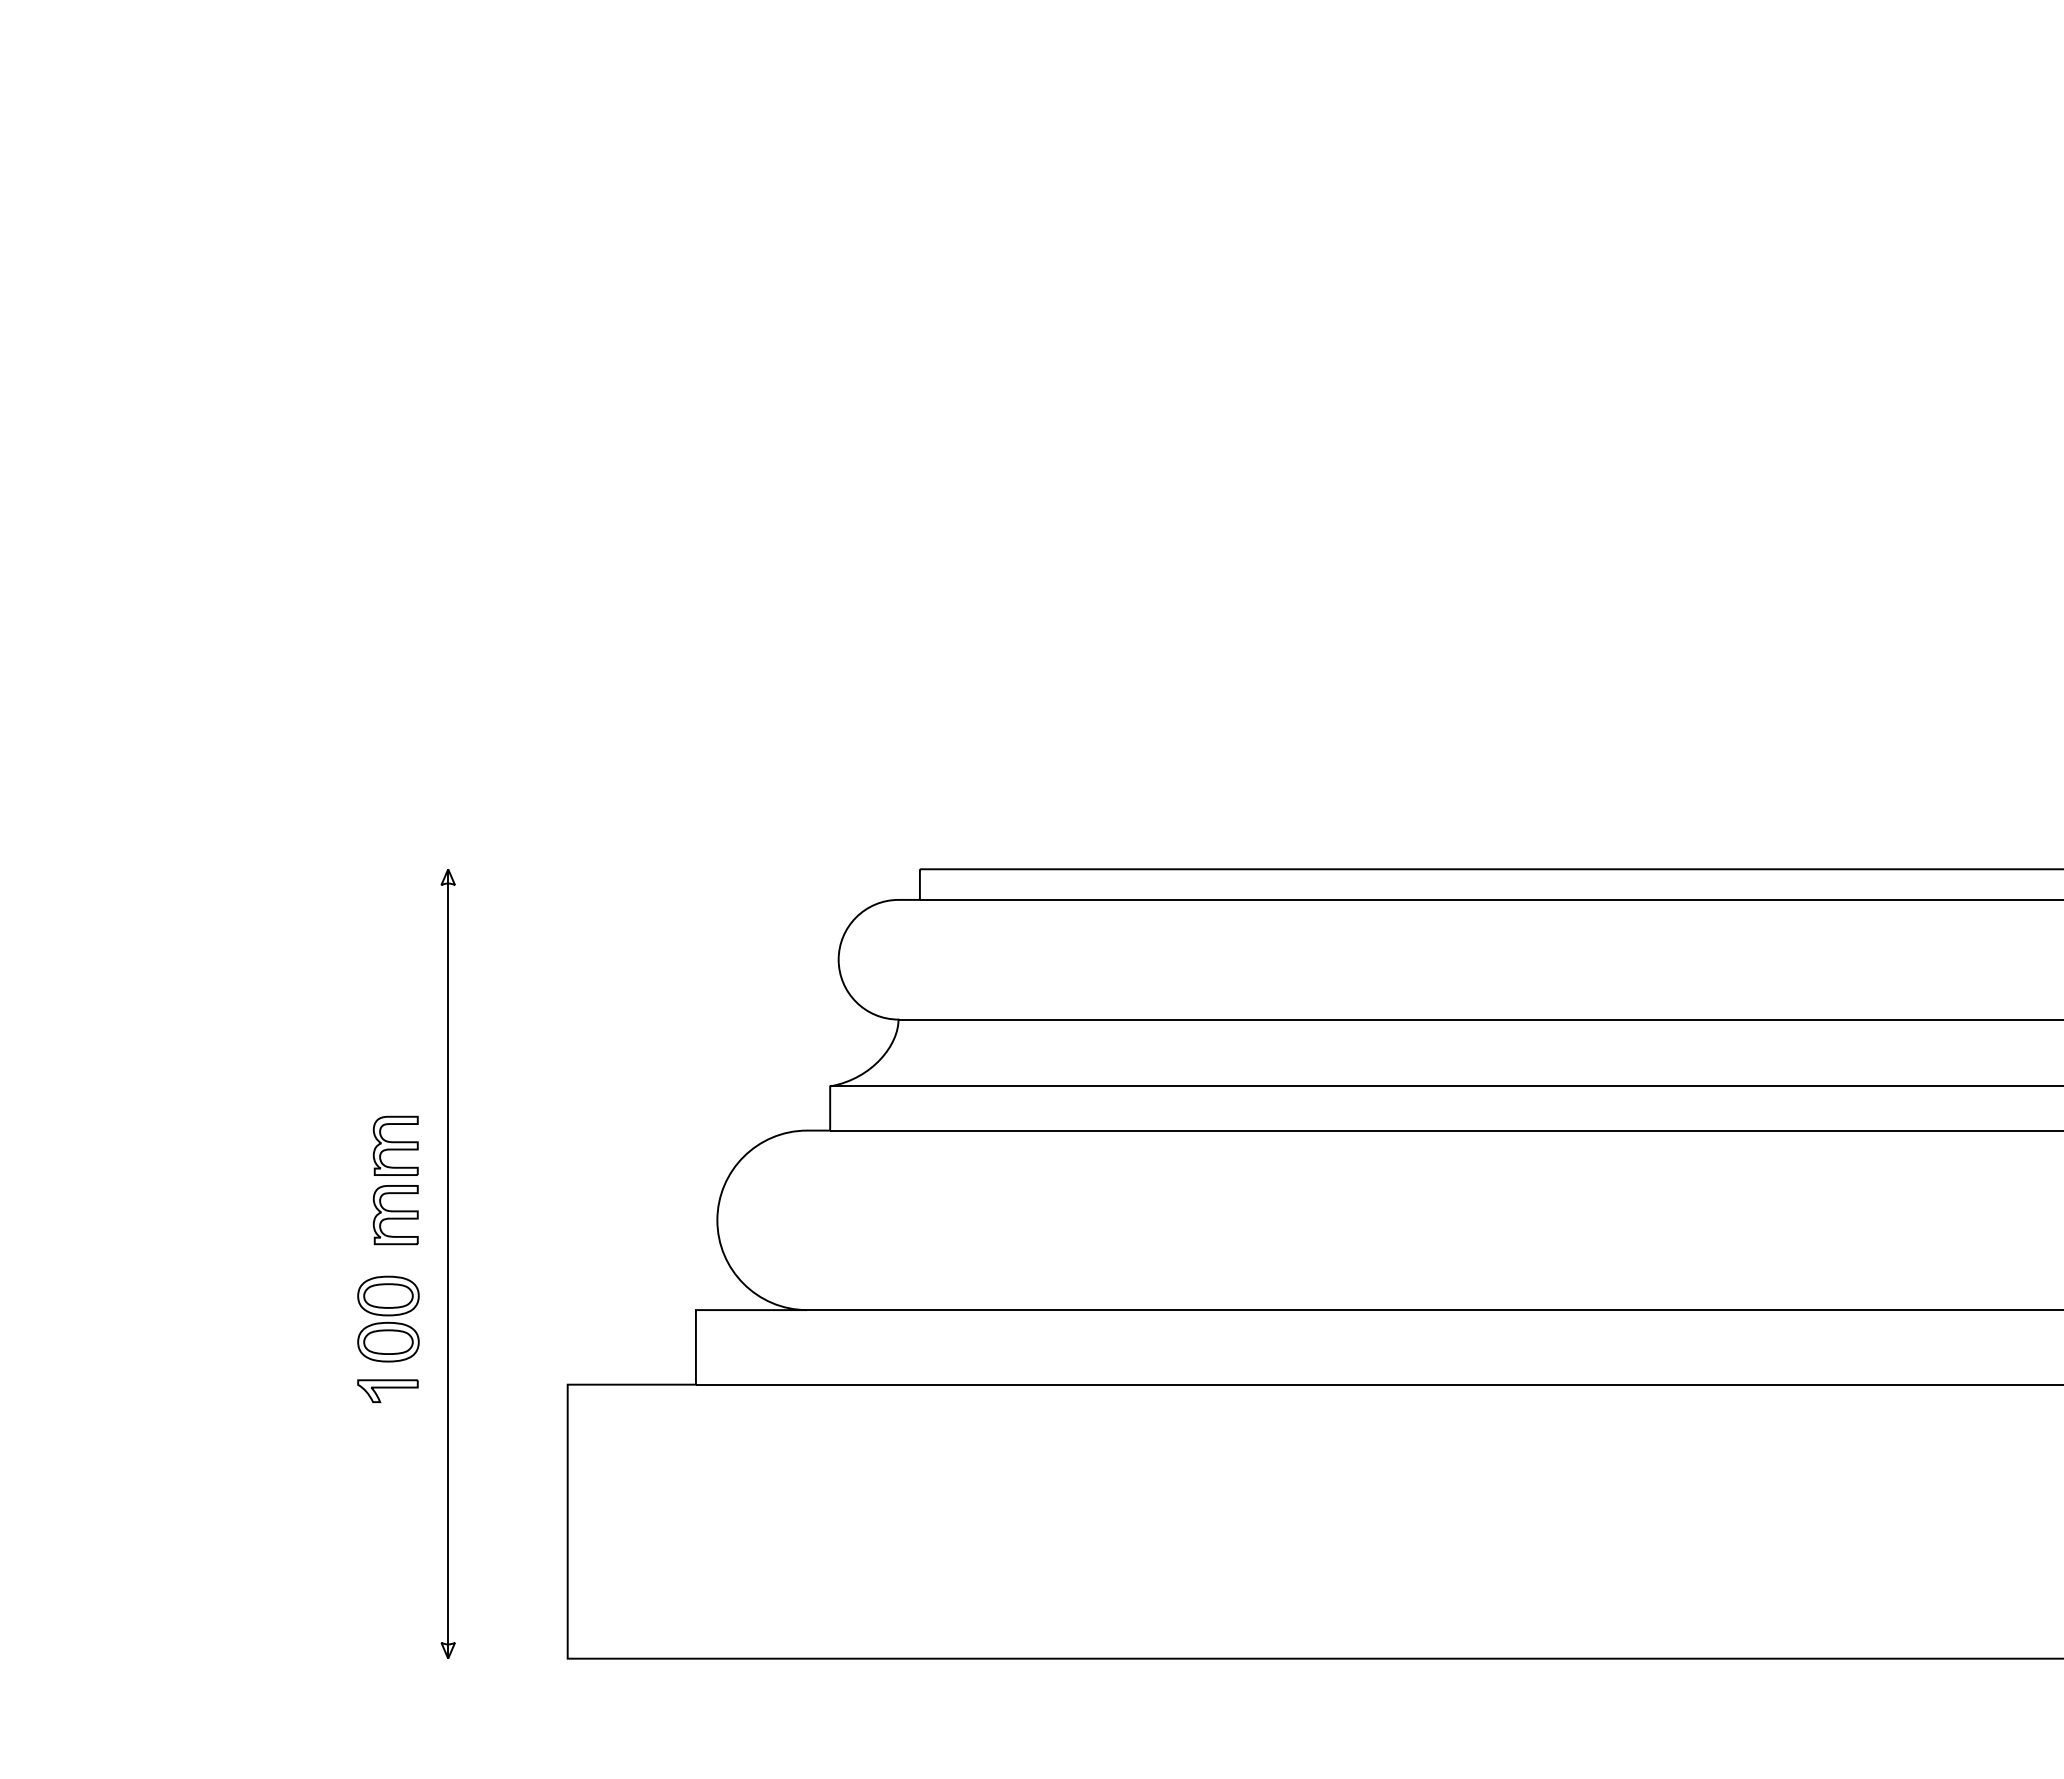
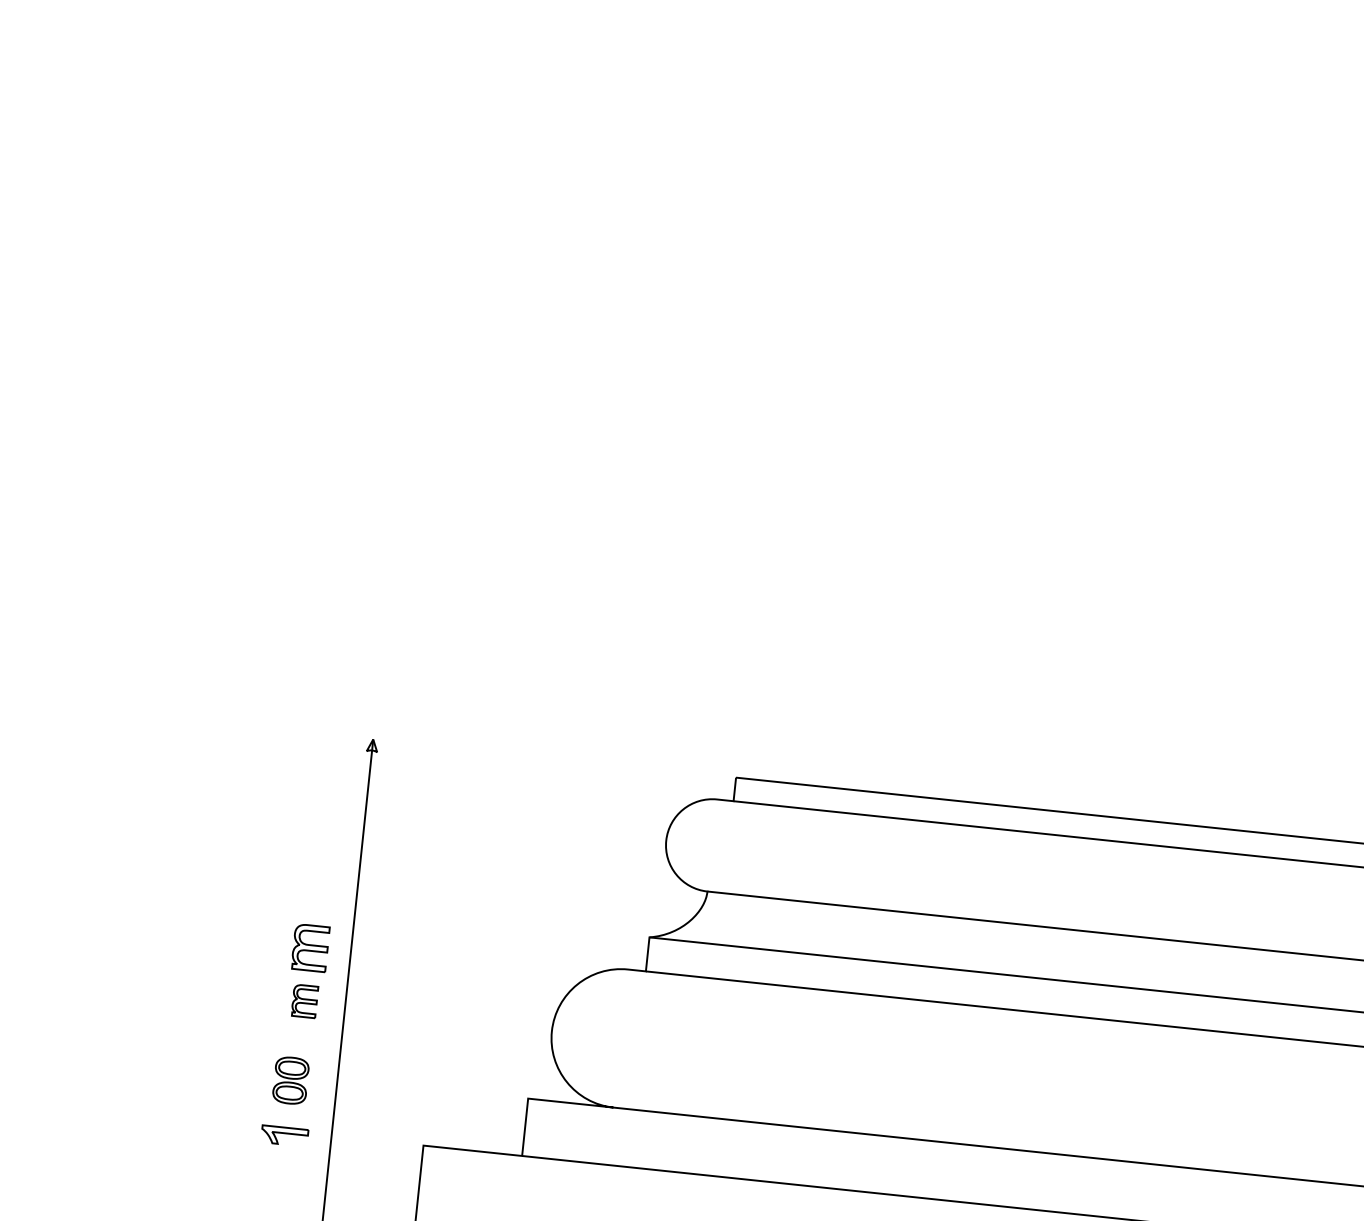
part: (395, 1215) -> (304, 1001), size x0.7
part: (388, 1318) -> (291, 1080), size x0.7

